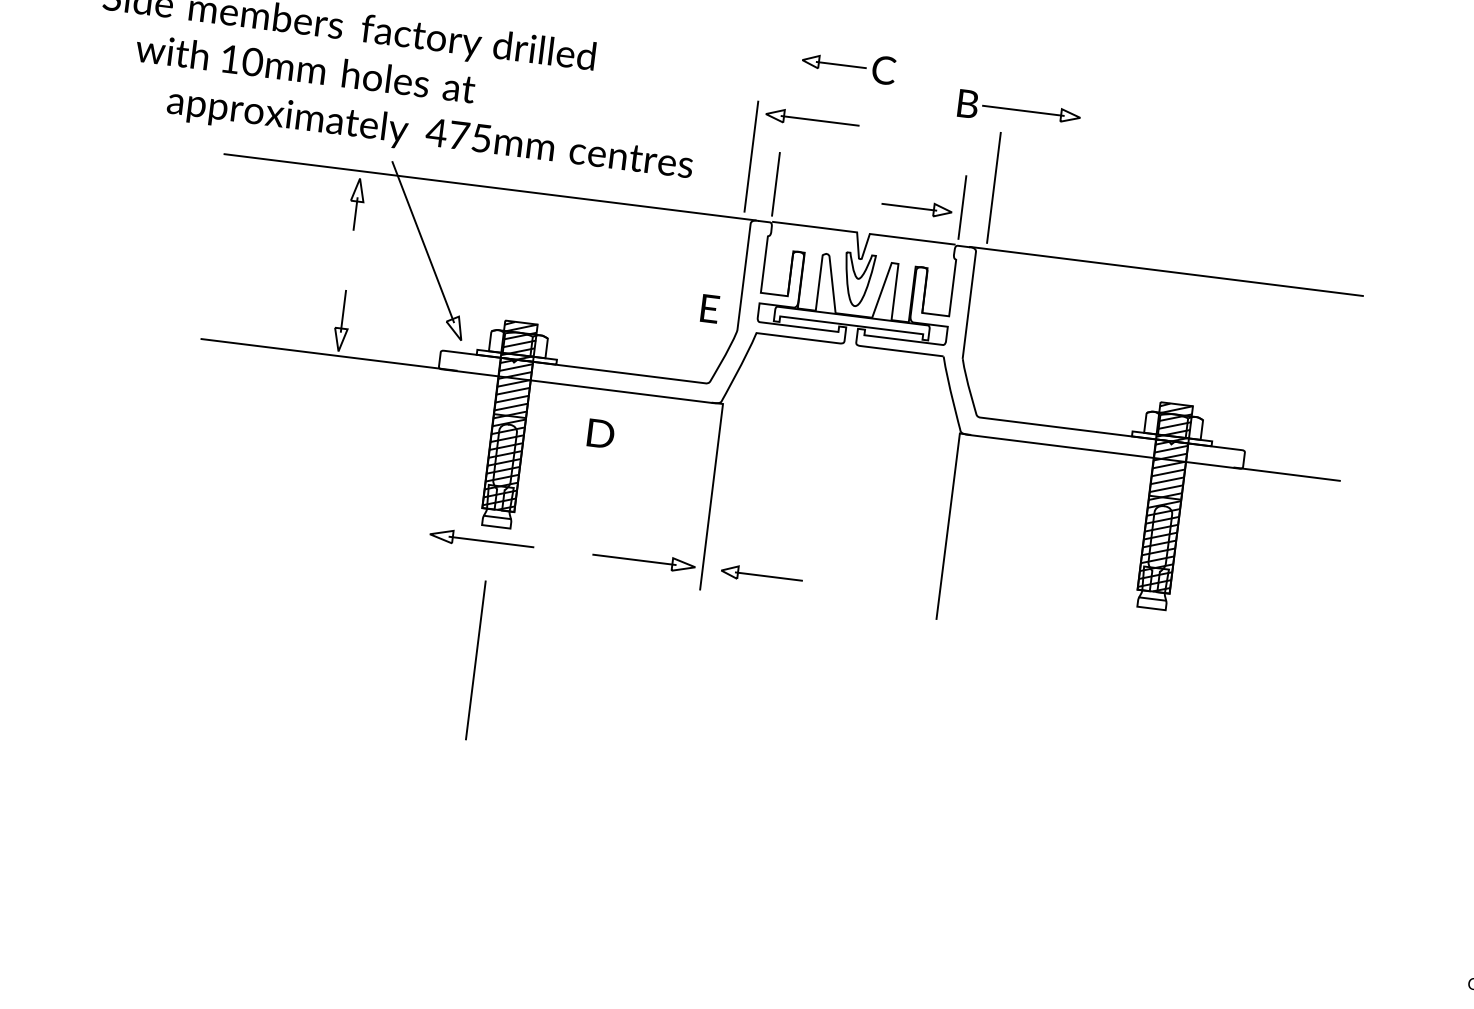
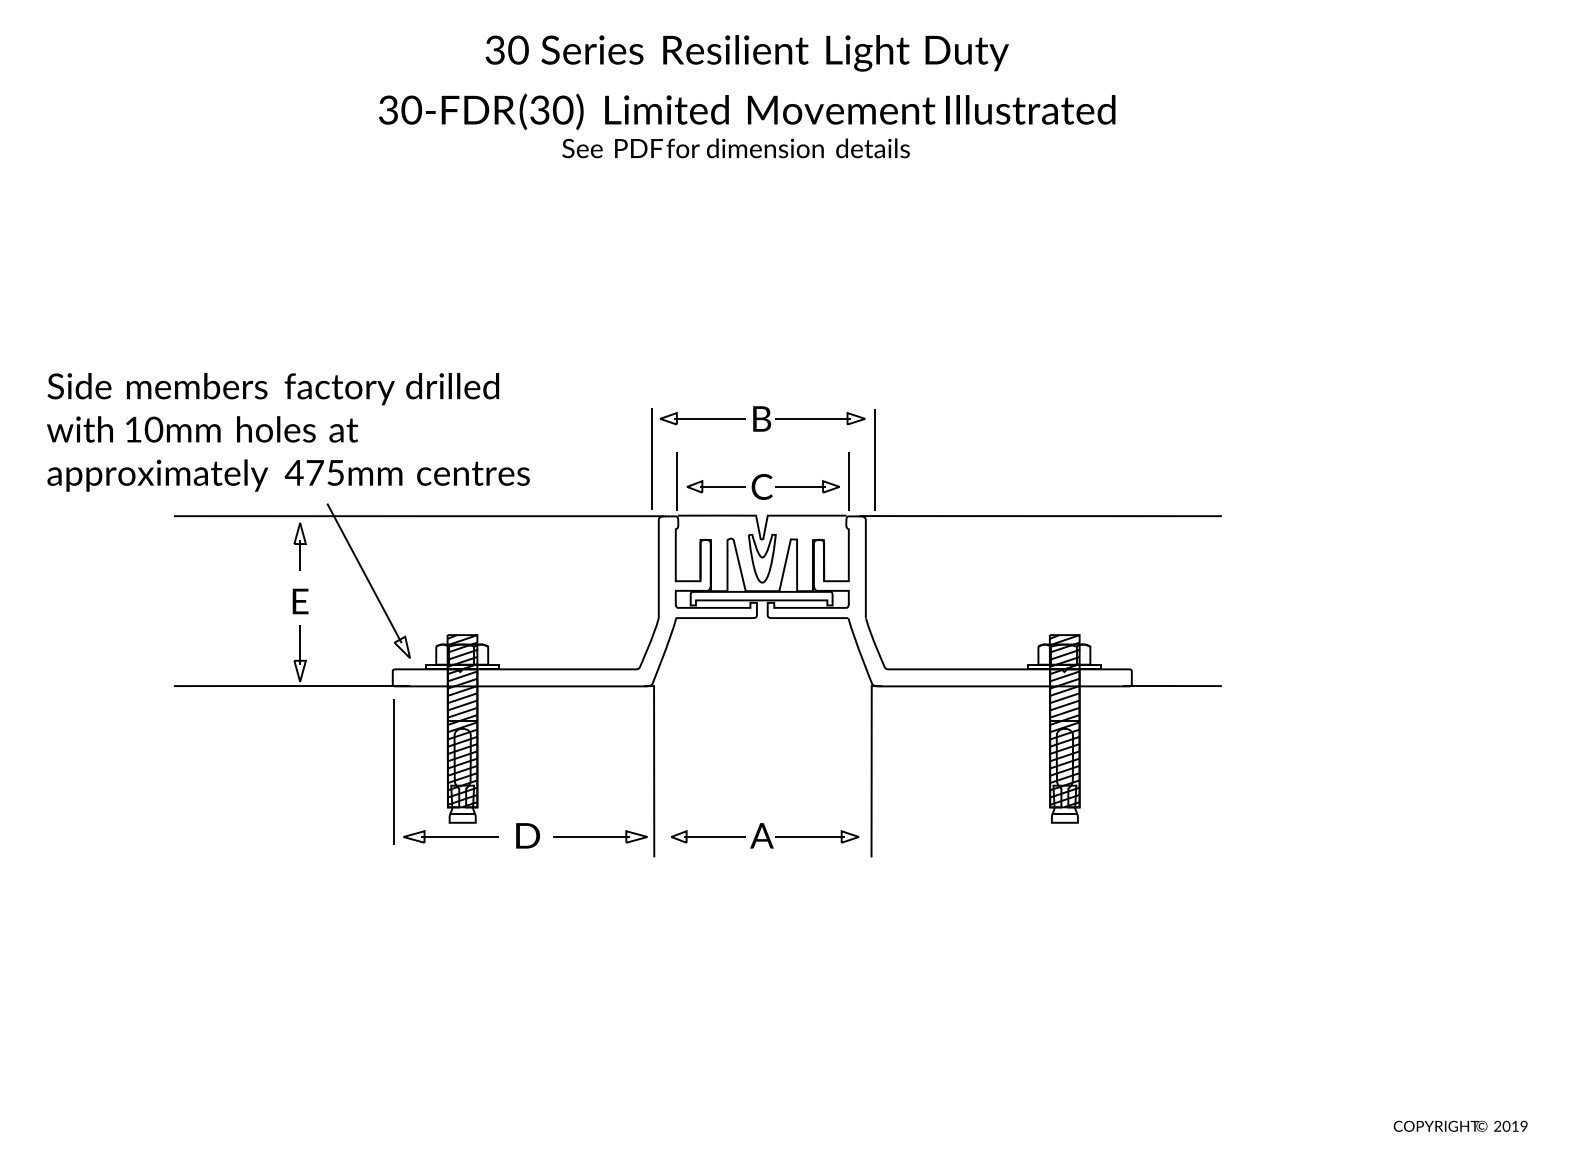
part: (848, 65) -> (729, 486), moved
text: (305, 68) -> (202, 429), moved
part: (1019, 109) -> (809, 418), moved
text: (429, 134) -> (288, 475), moved
text: (709, 308) -> (300, 601), moved
text: (600, 433) -> (527, 835), moved
part: (866, 586) -> (804, 835), added
line: (475, 659) -> (393, 771), moved

